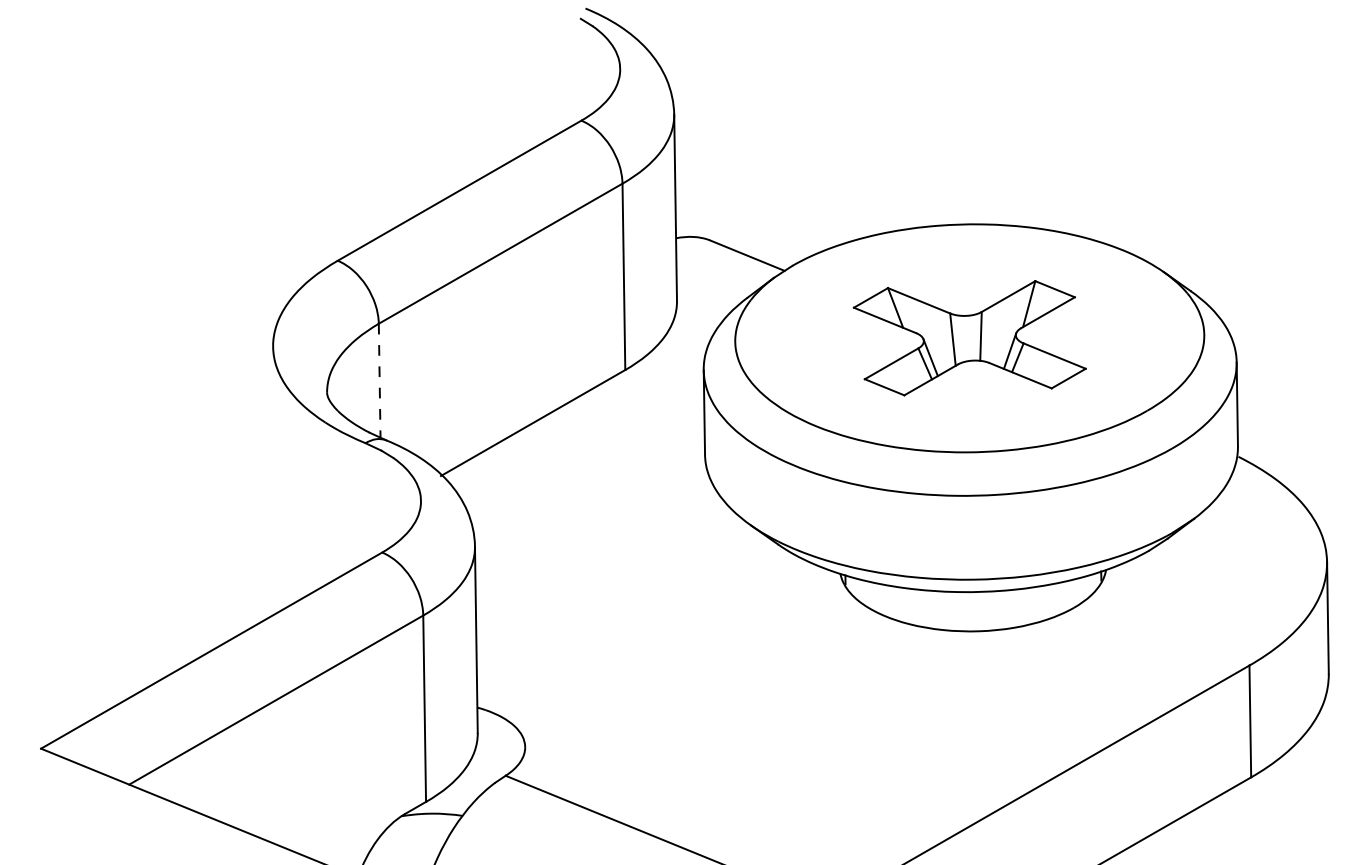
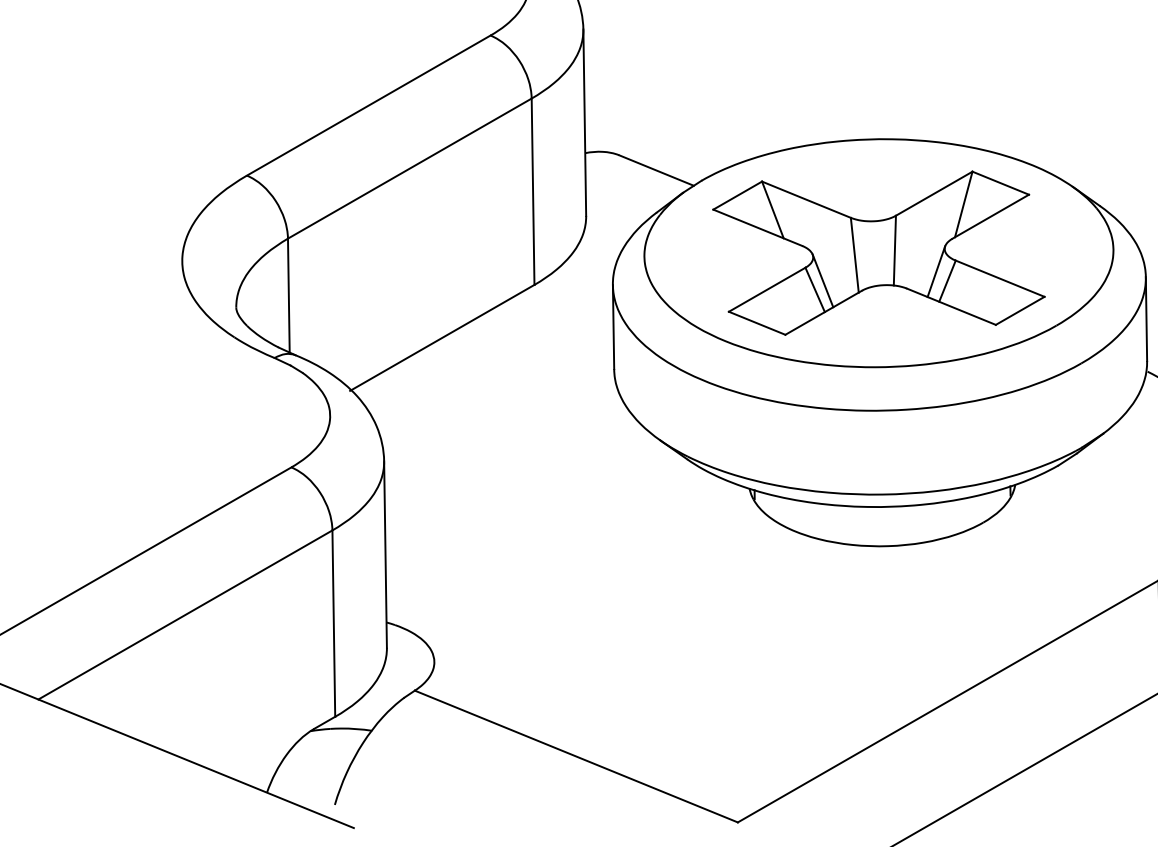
part: (969, 337) -> (878, 252), size x1.43
line: (379, 380) -> (288, 295), dashed -> solid

